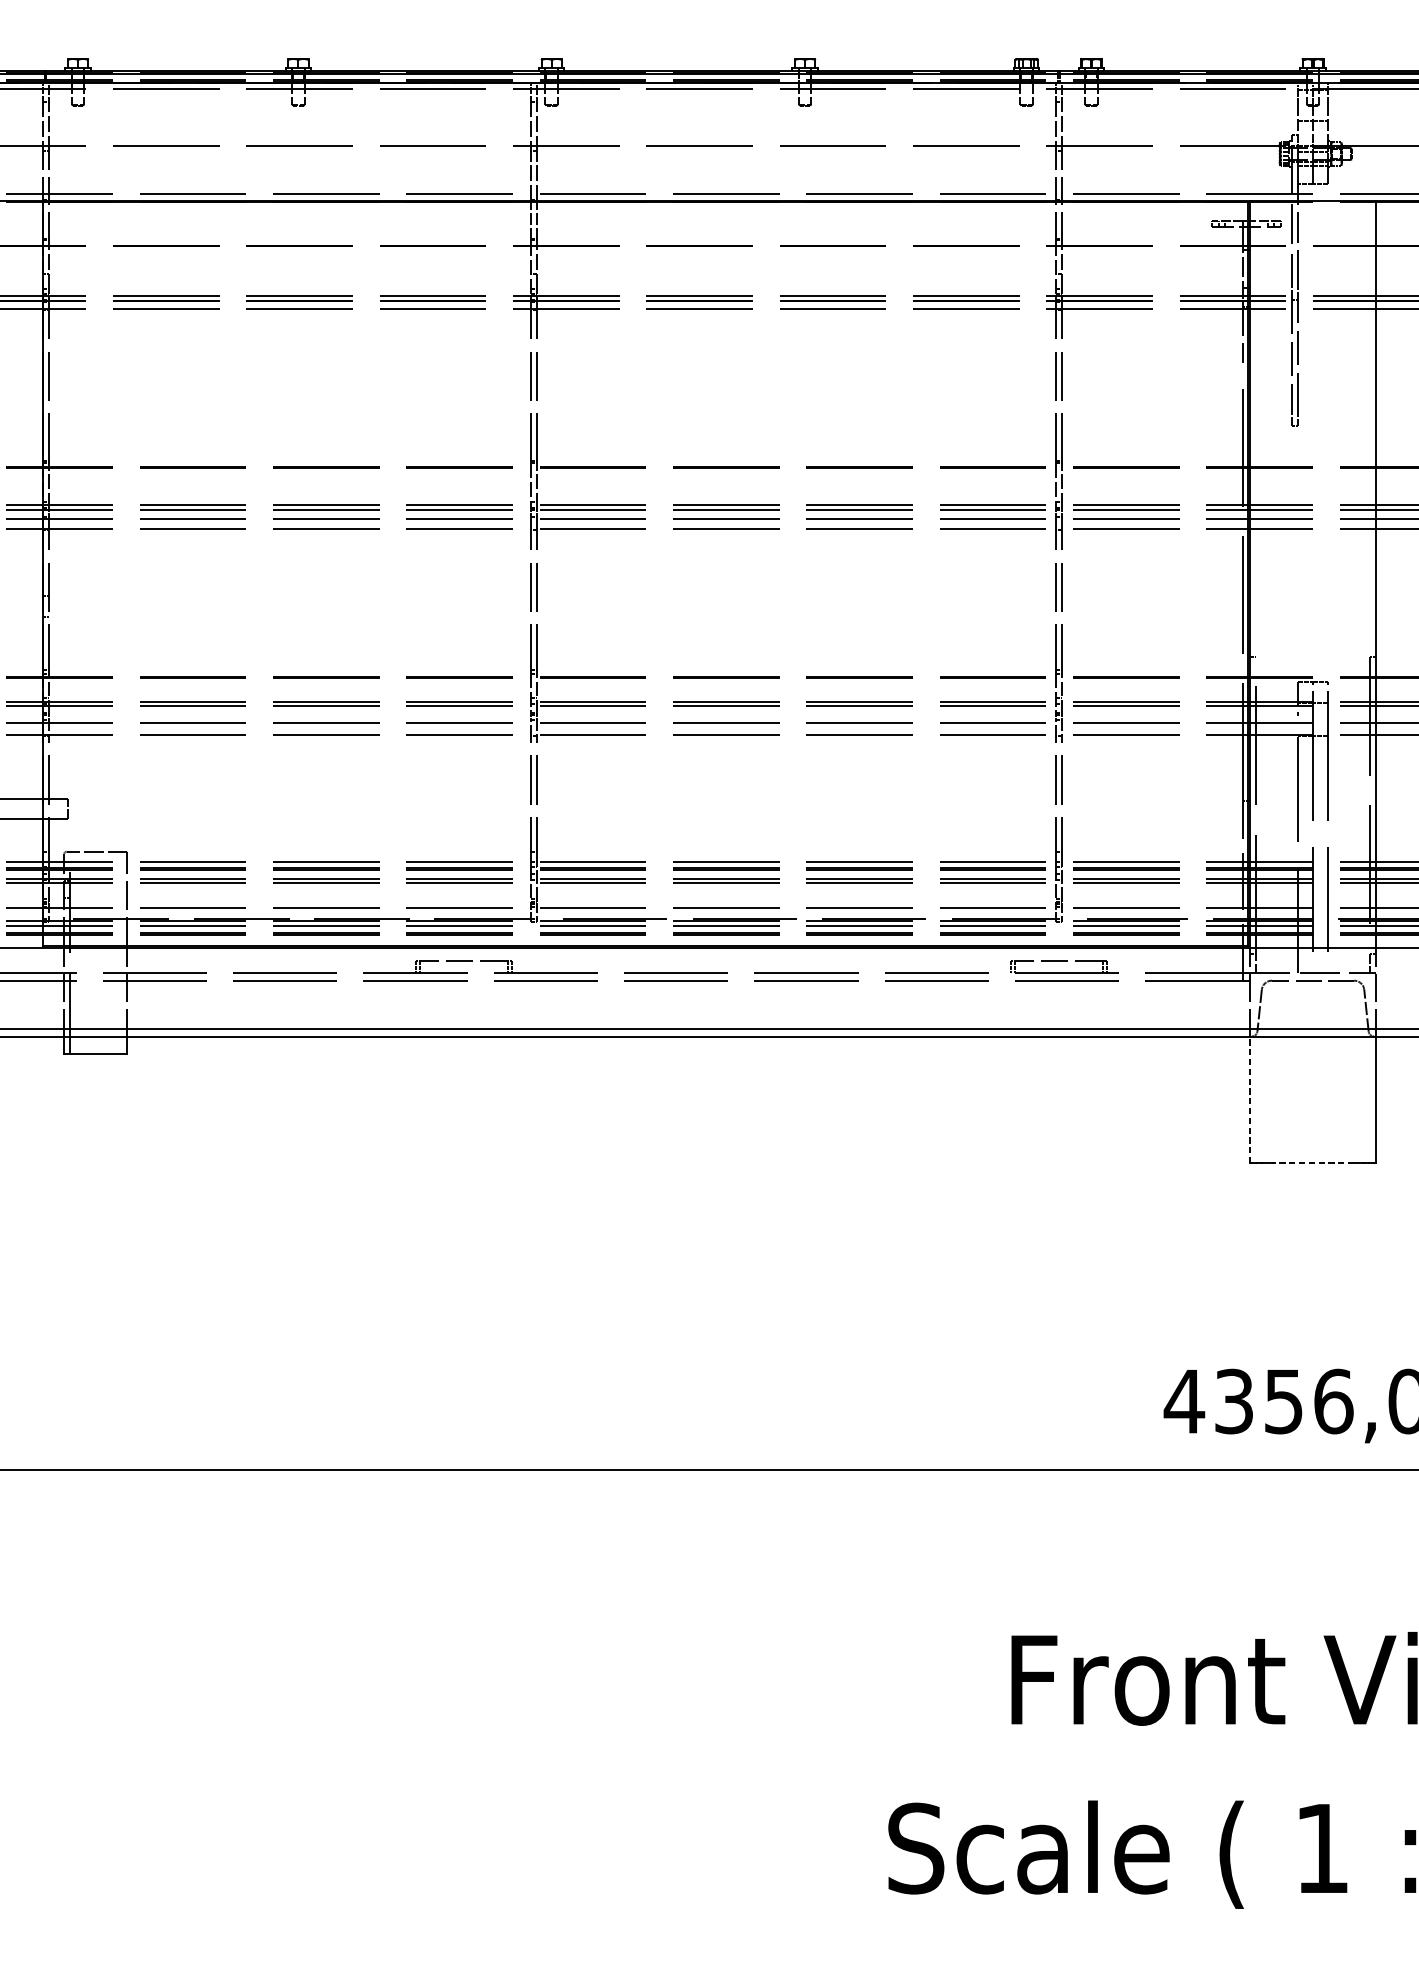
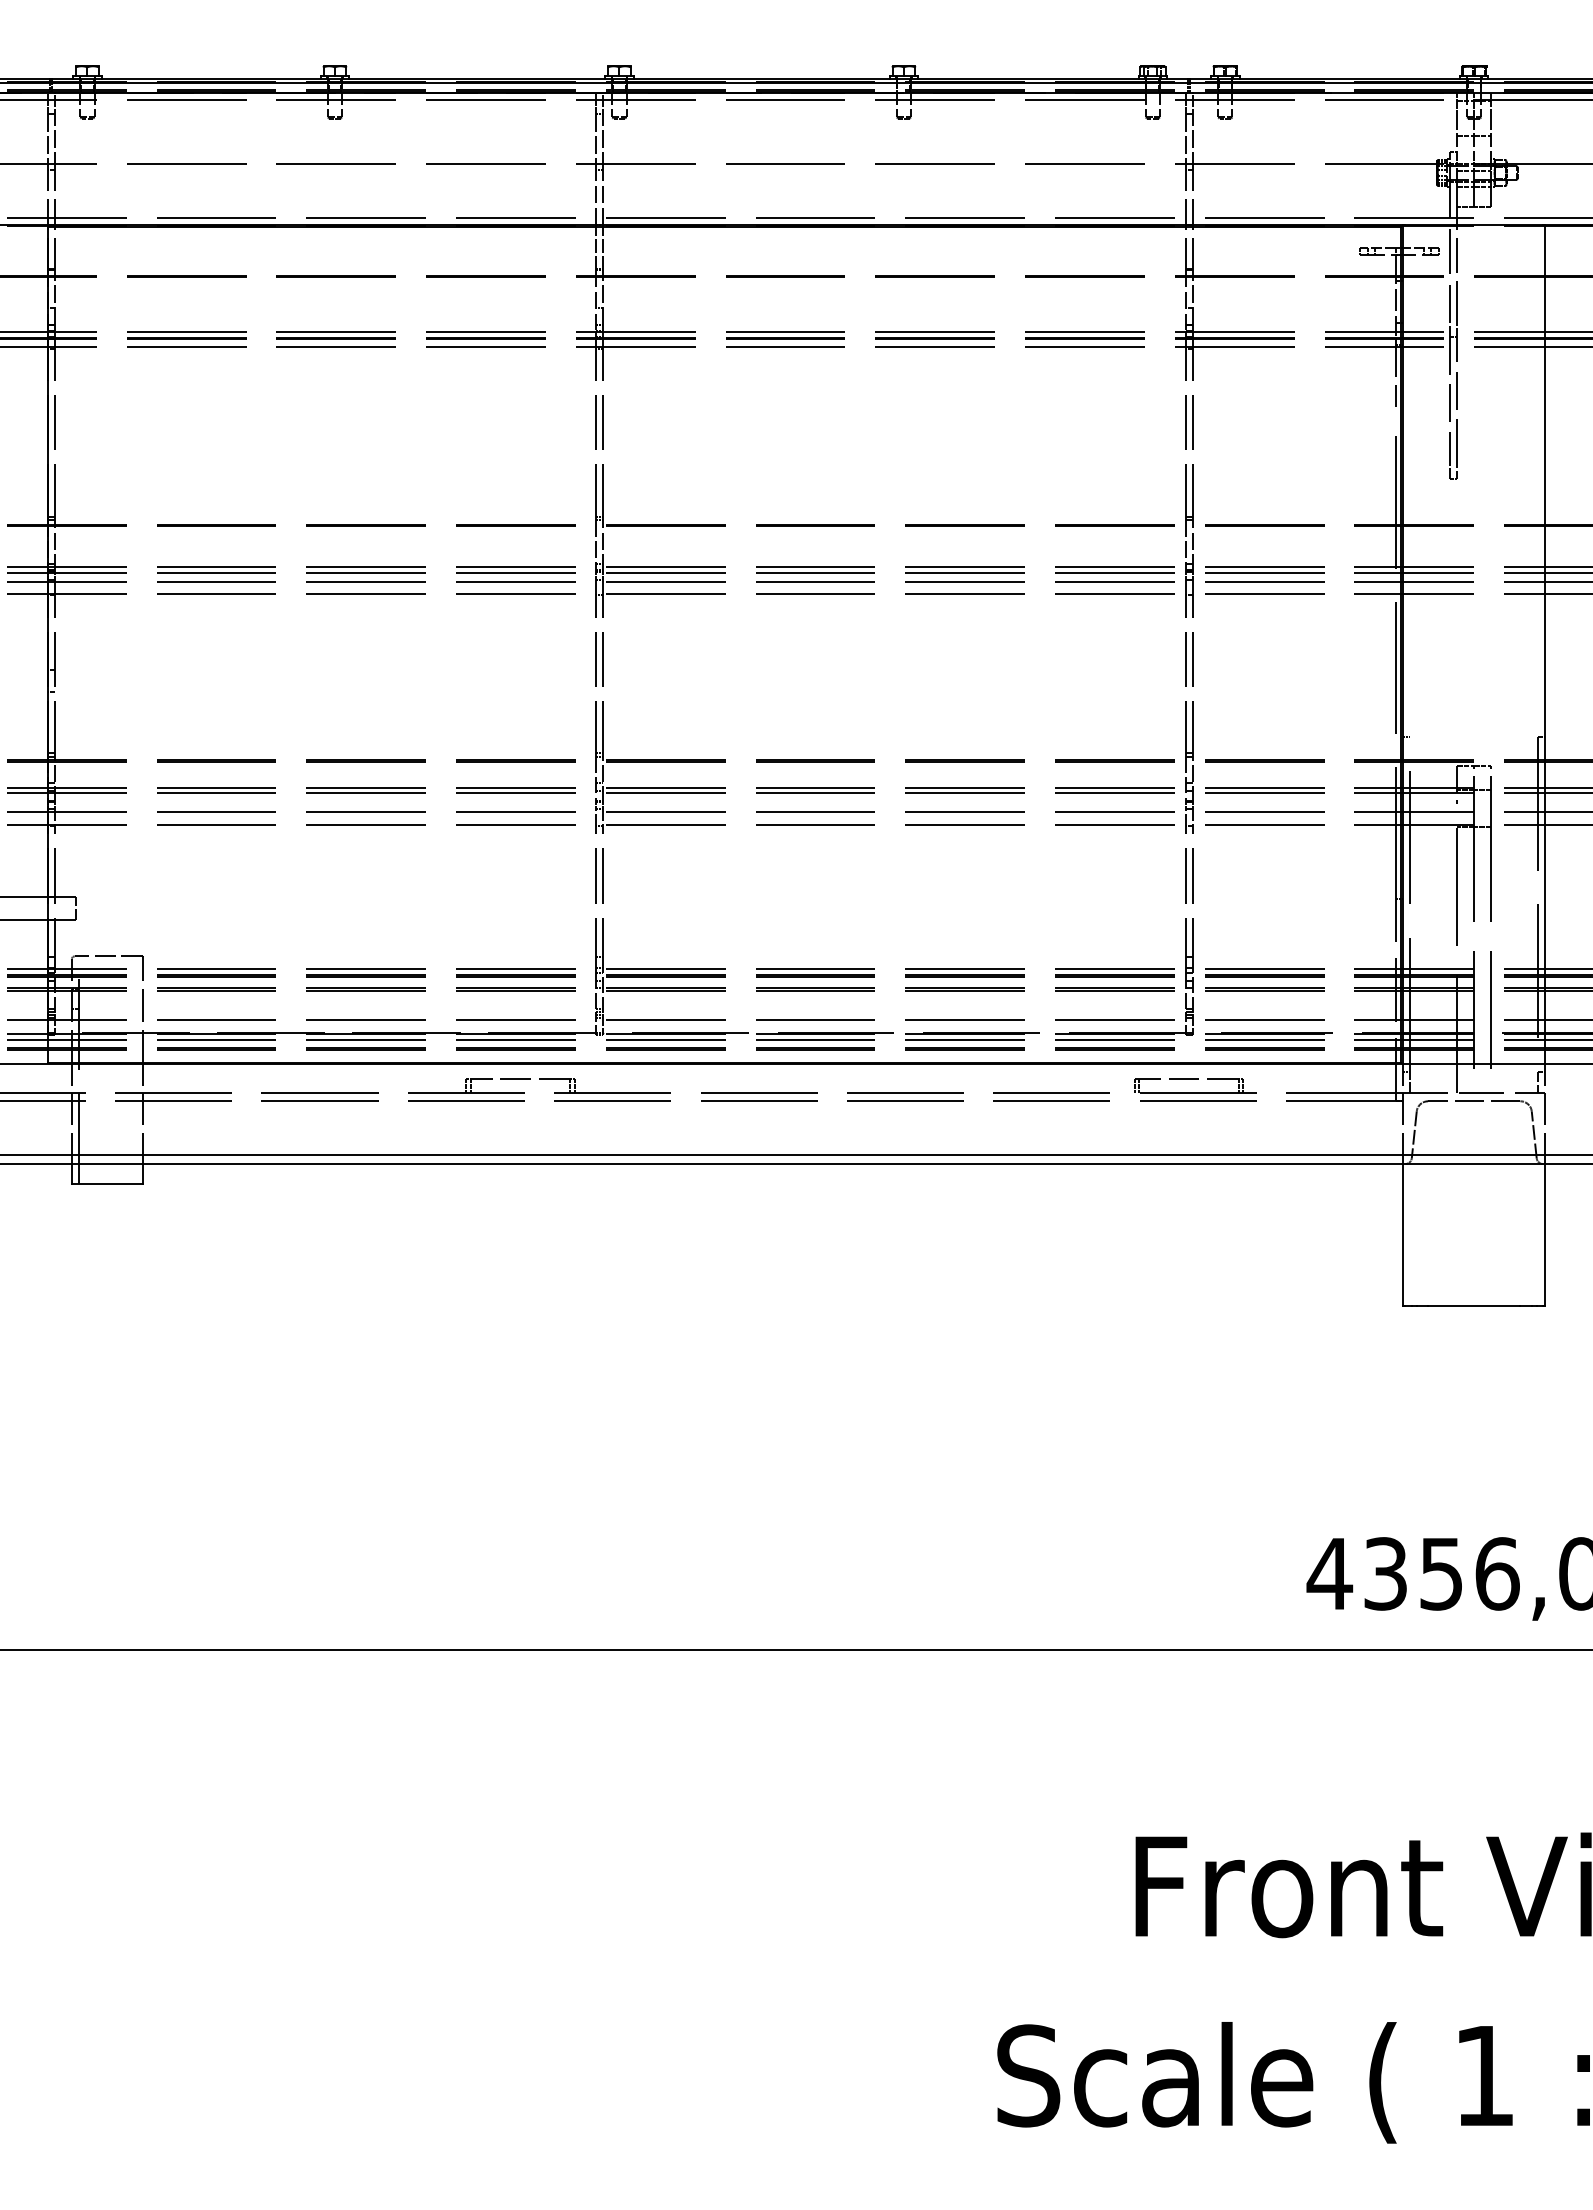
line: (1250, 1099) -> (1403, 1234), dashed -> solid
line: (1312, 1163) -> (1473, 1306), dashed -> solid

